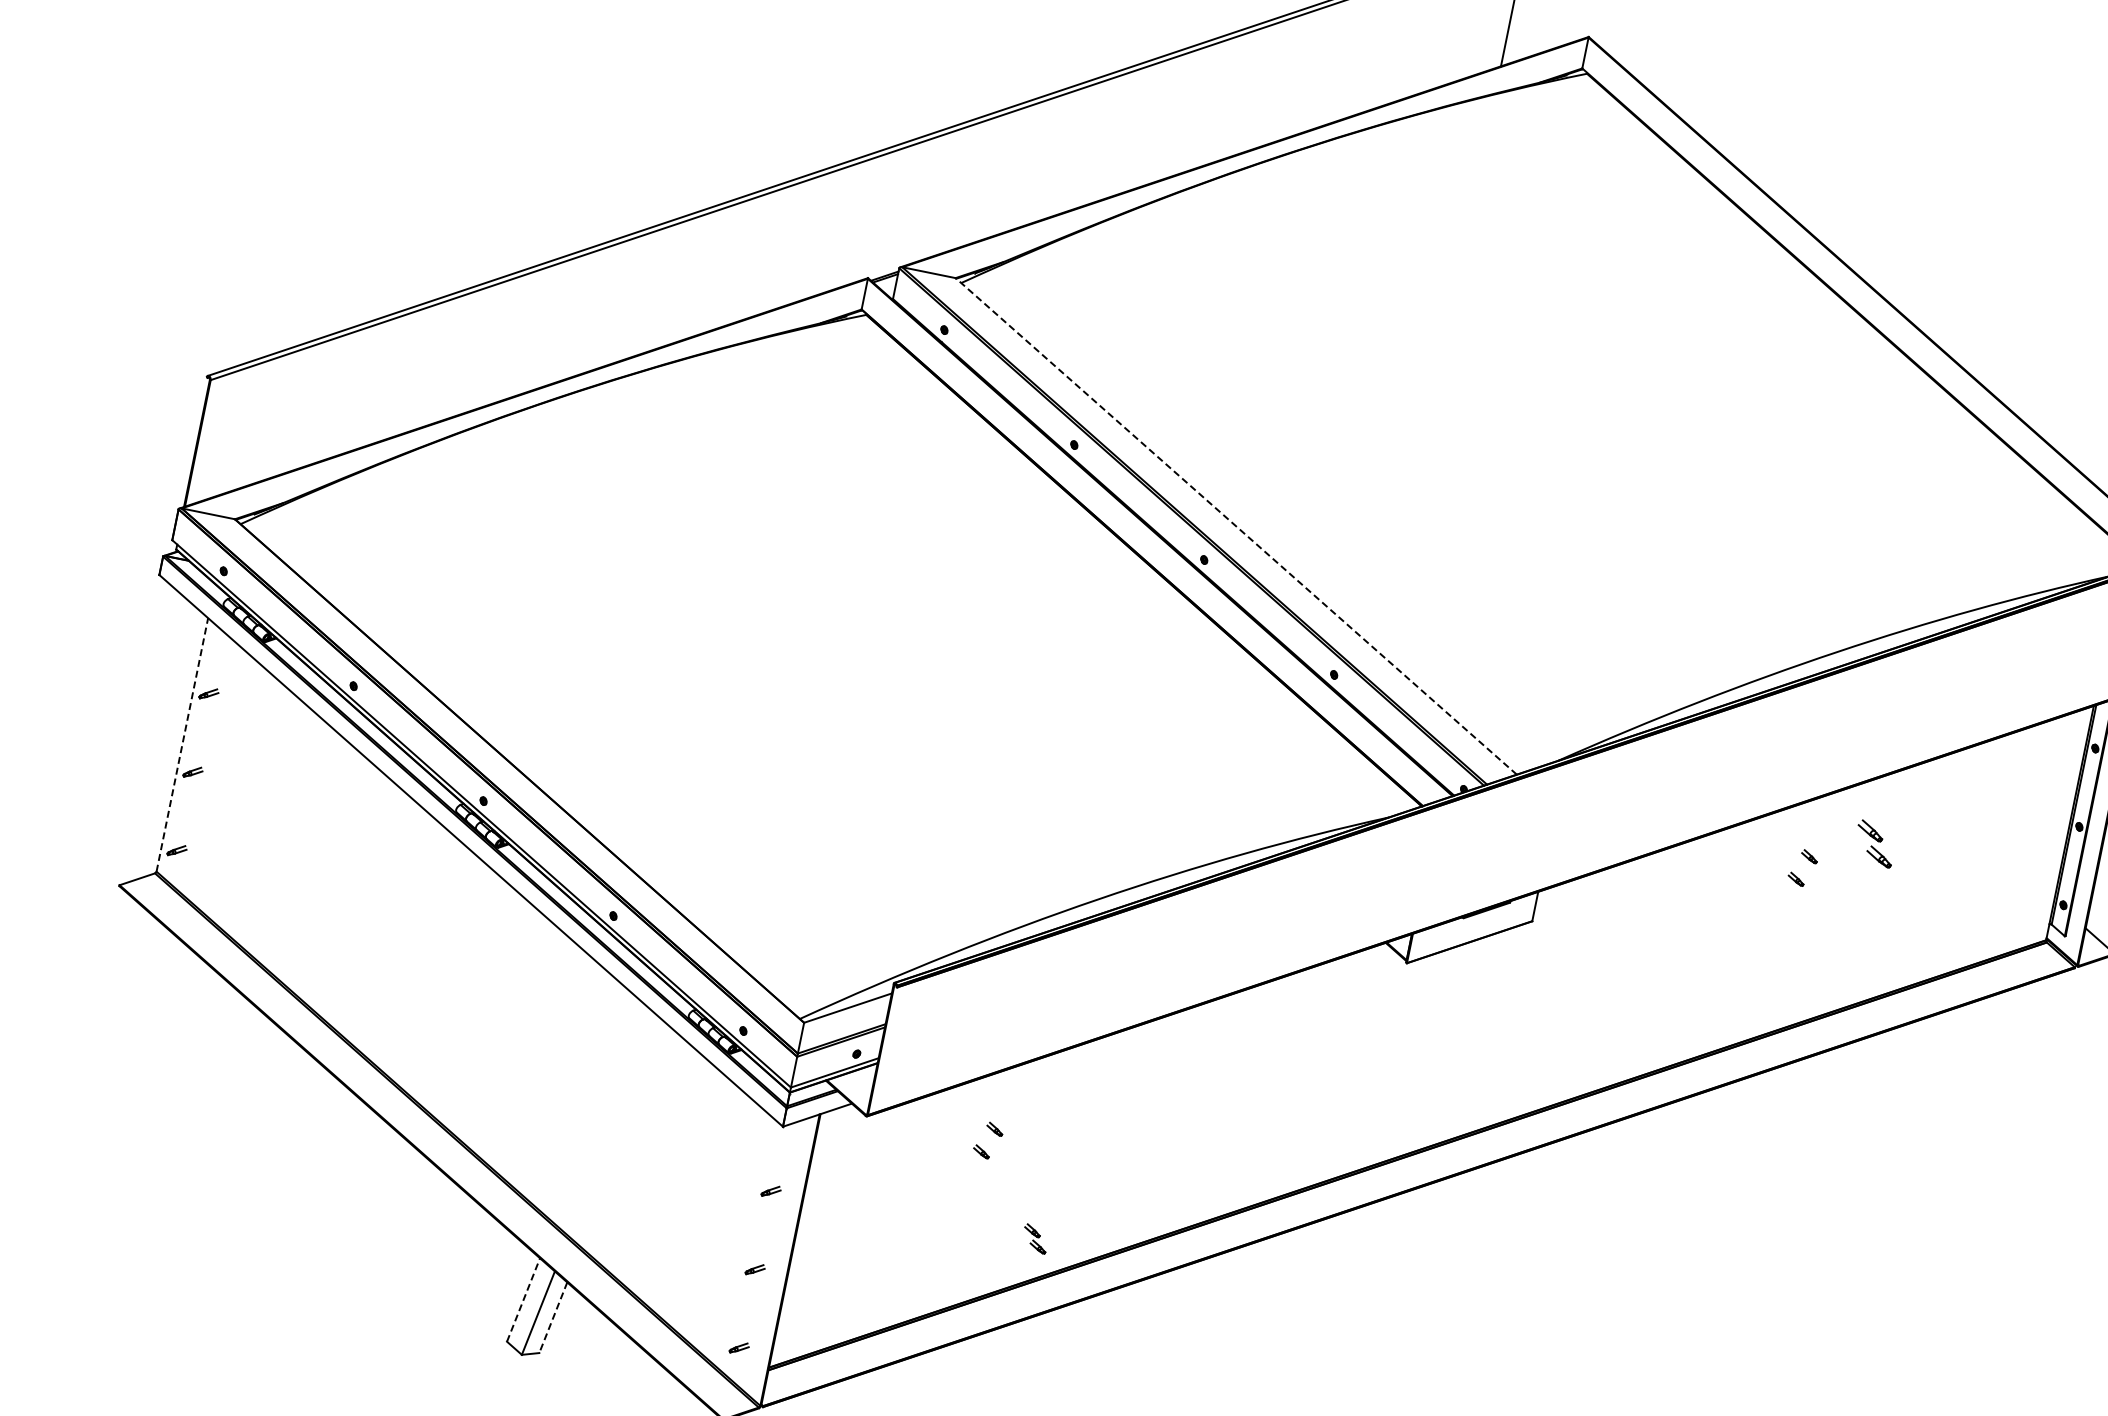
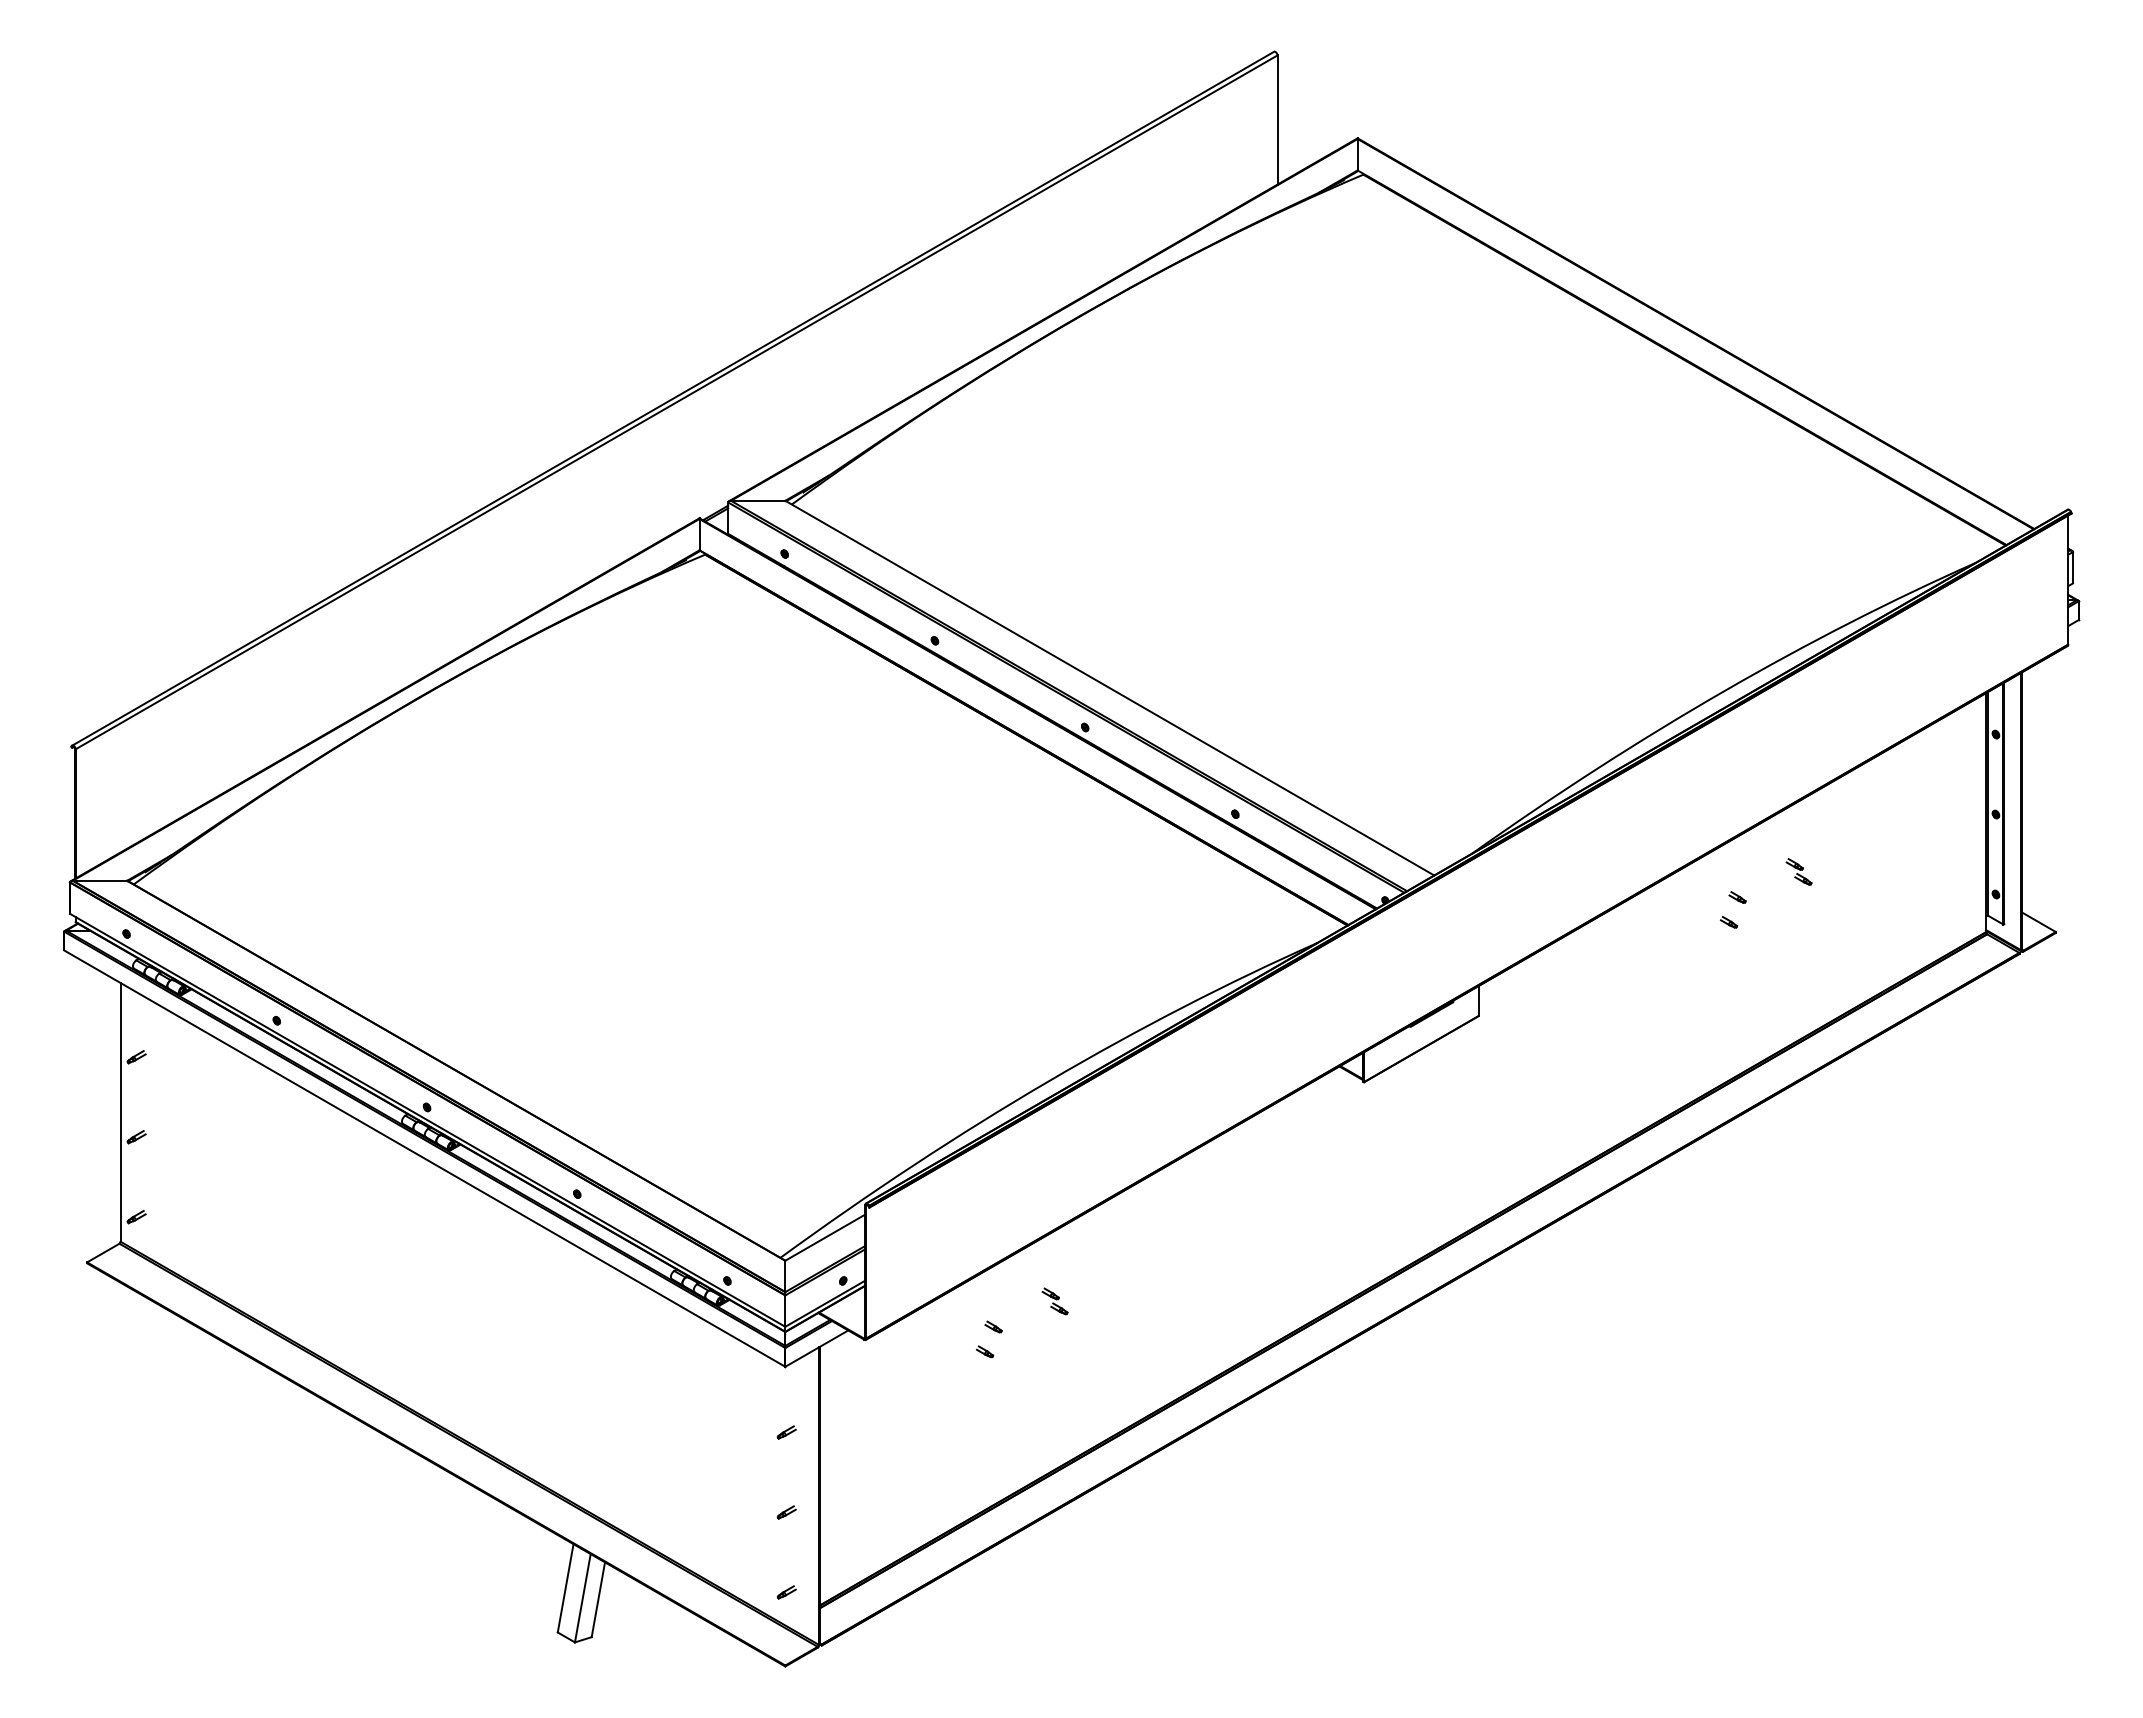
line: (1235, 526) -> (1109, 688), dashed -> solid
line: (182, 744) -> (120, 1111), dashed -> solid
part: (1874, 843) -> (1798, 871), size x0.62
part: (1034, 1238) -> (1054, 1301), moved
line: (523, 1300) -> (565, 1588), dashed -> solid
line: (553, 1317) -> (598, 1599), dashed -> solid

